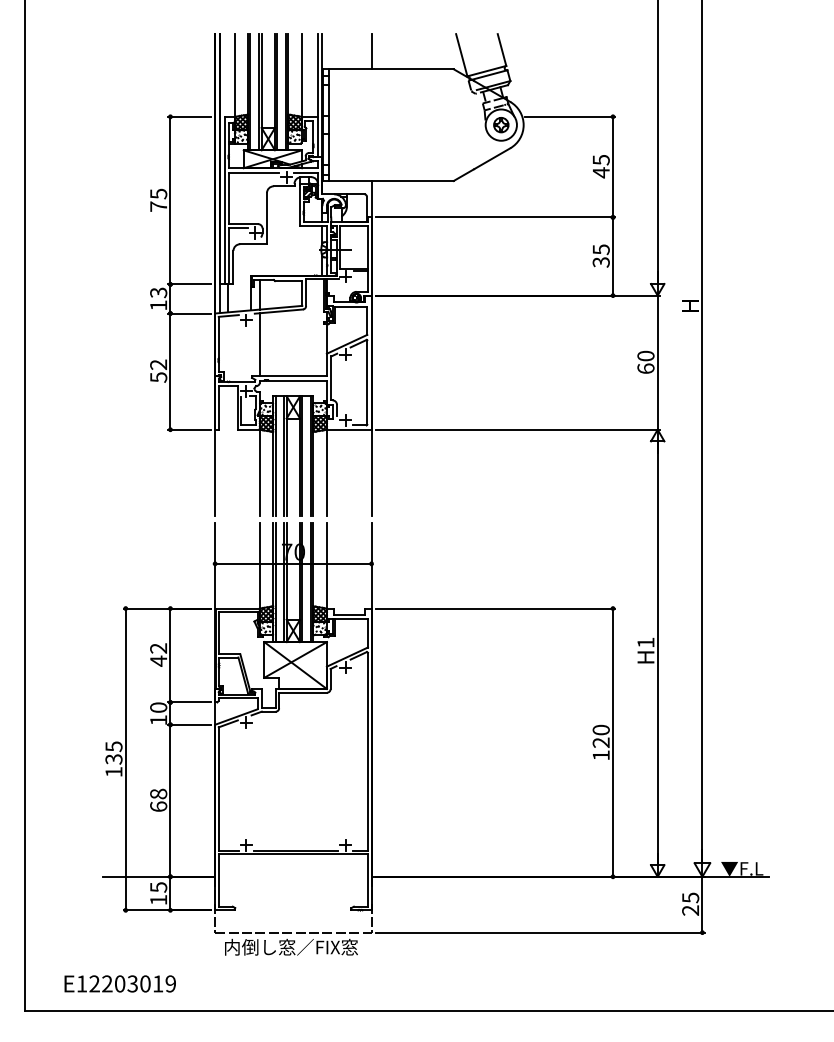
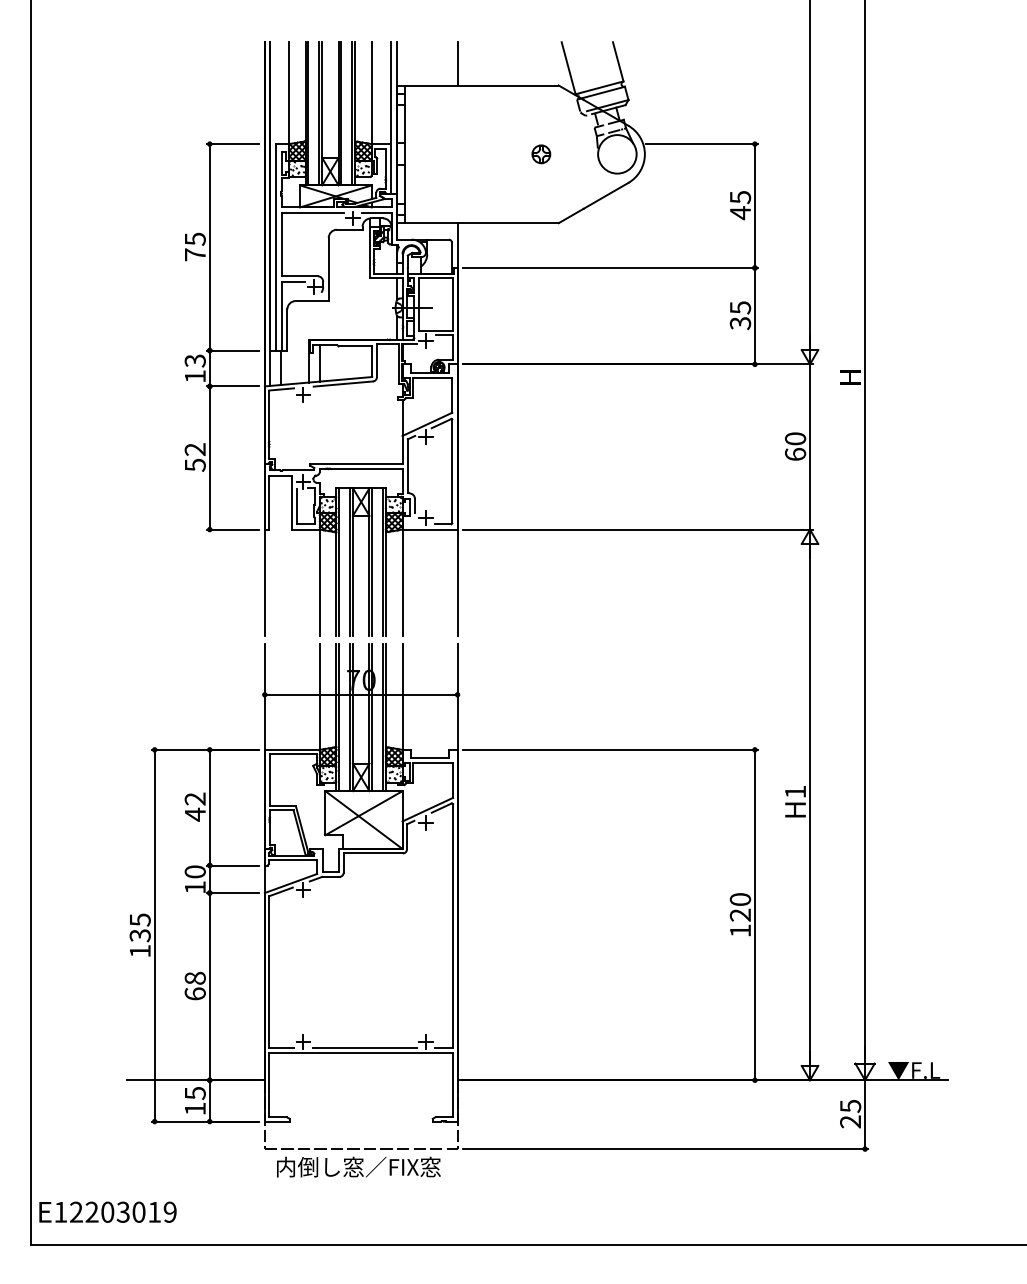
part: (501, 125) -> (541, 154), moved
line: (259, 344) -> (319, 424), removed
text: (119, 983) -> (107, 1211), moved

